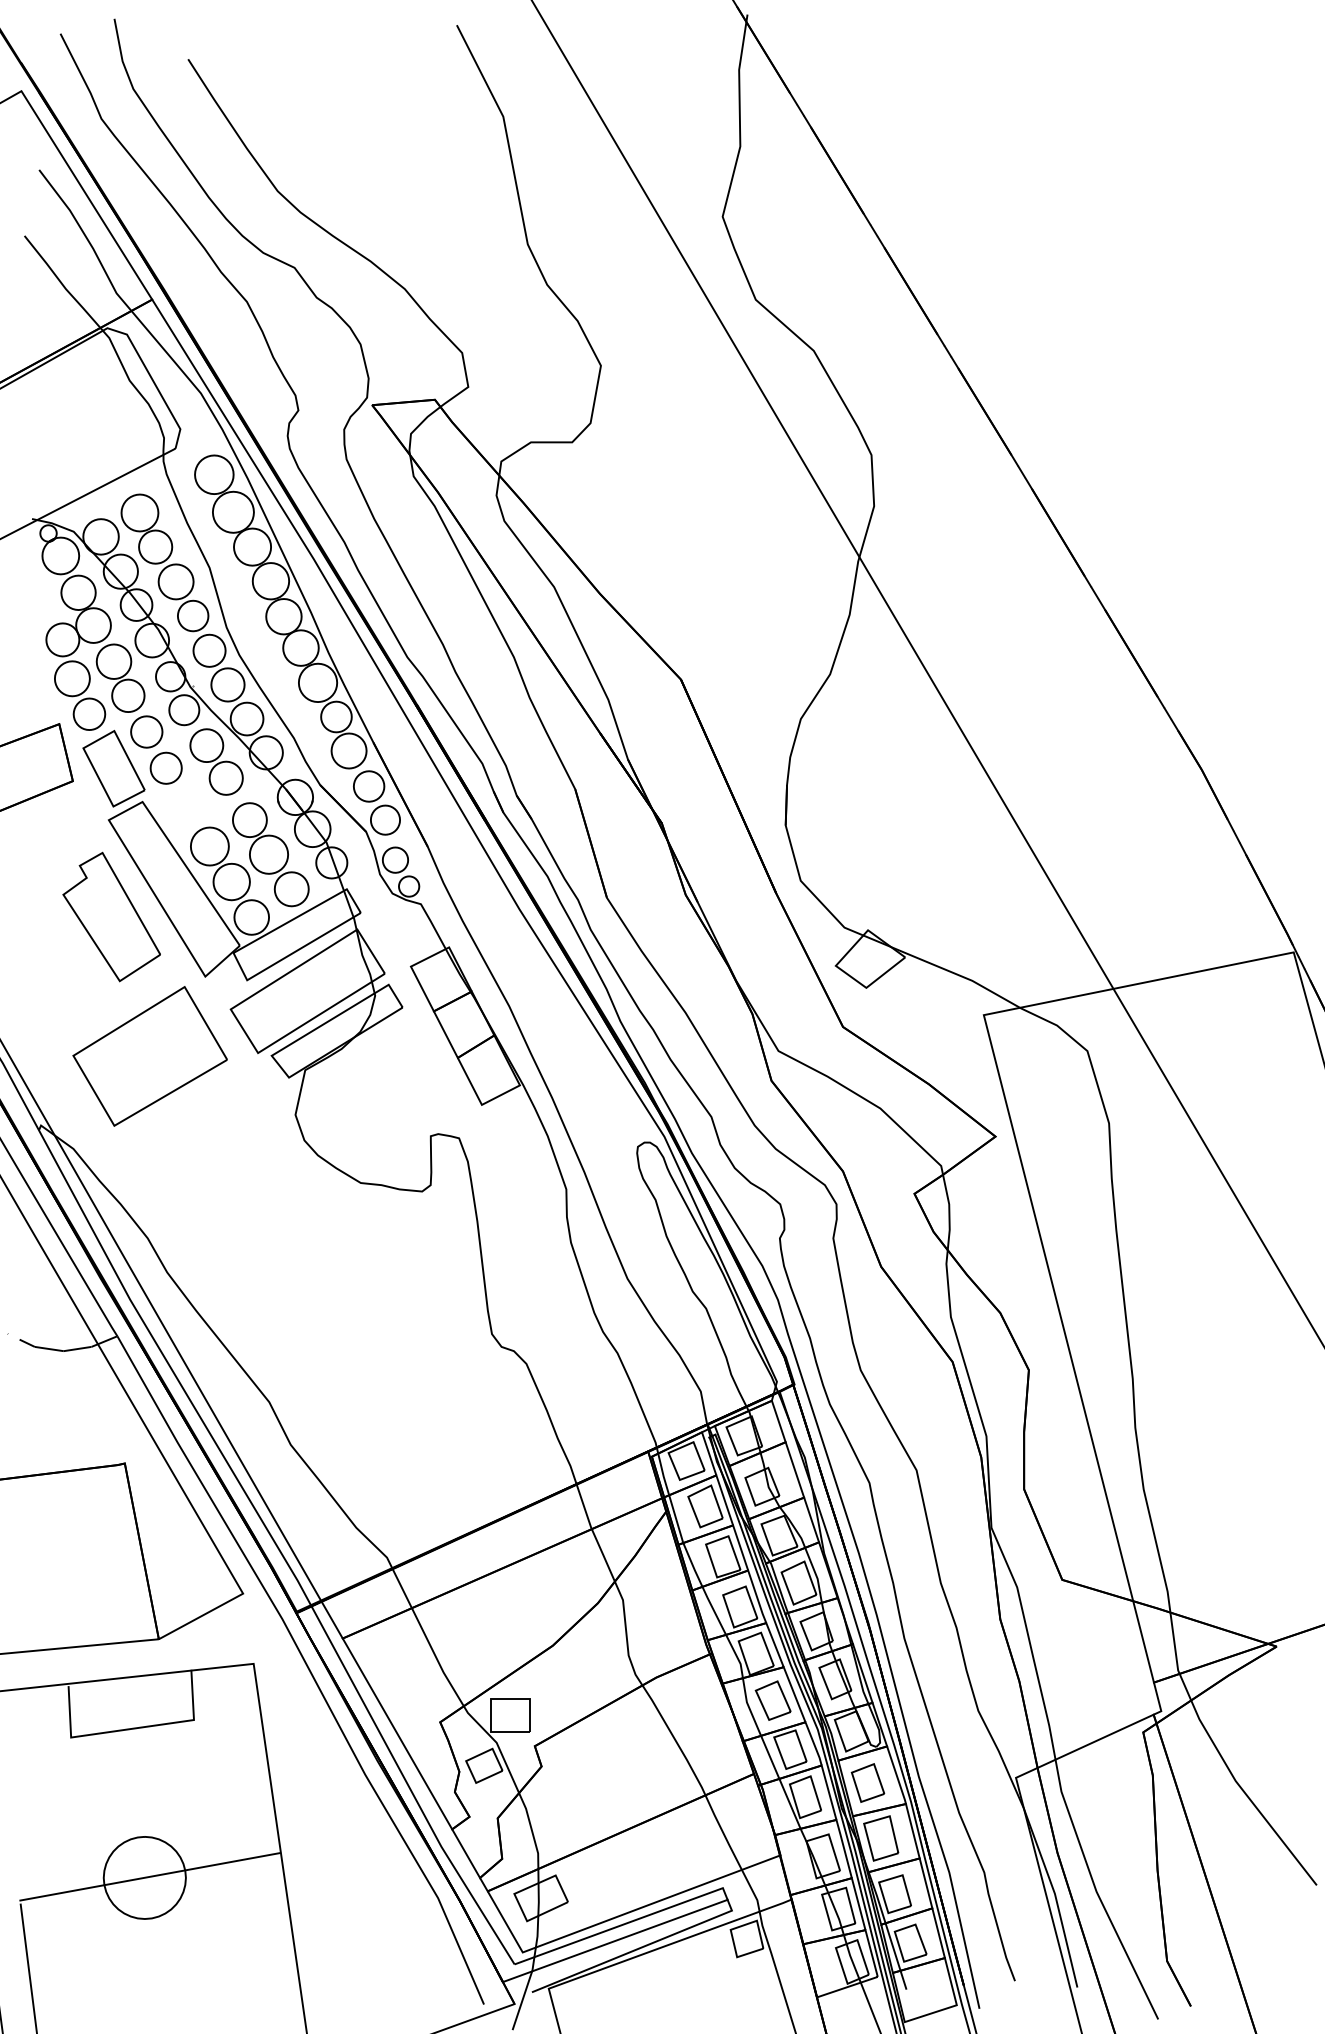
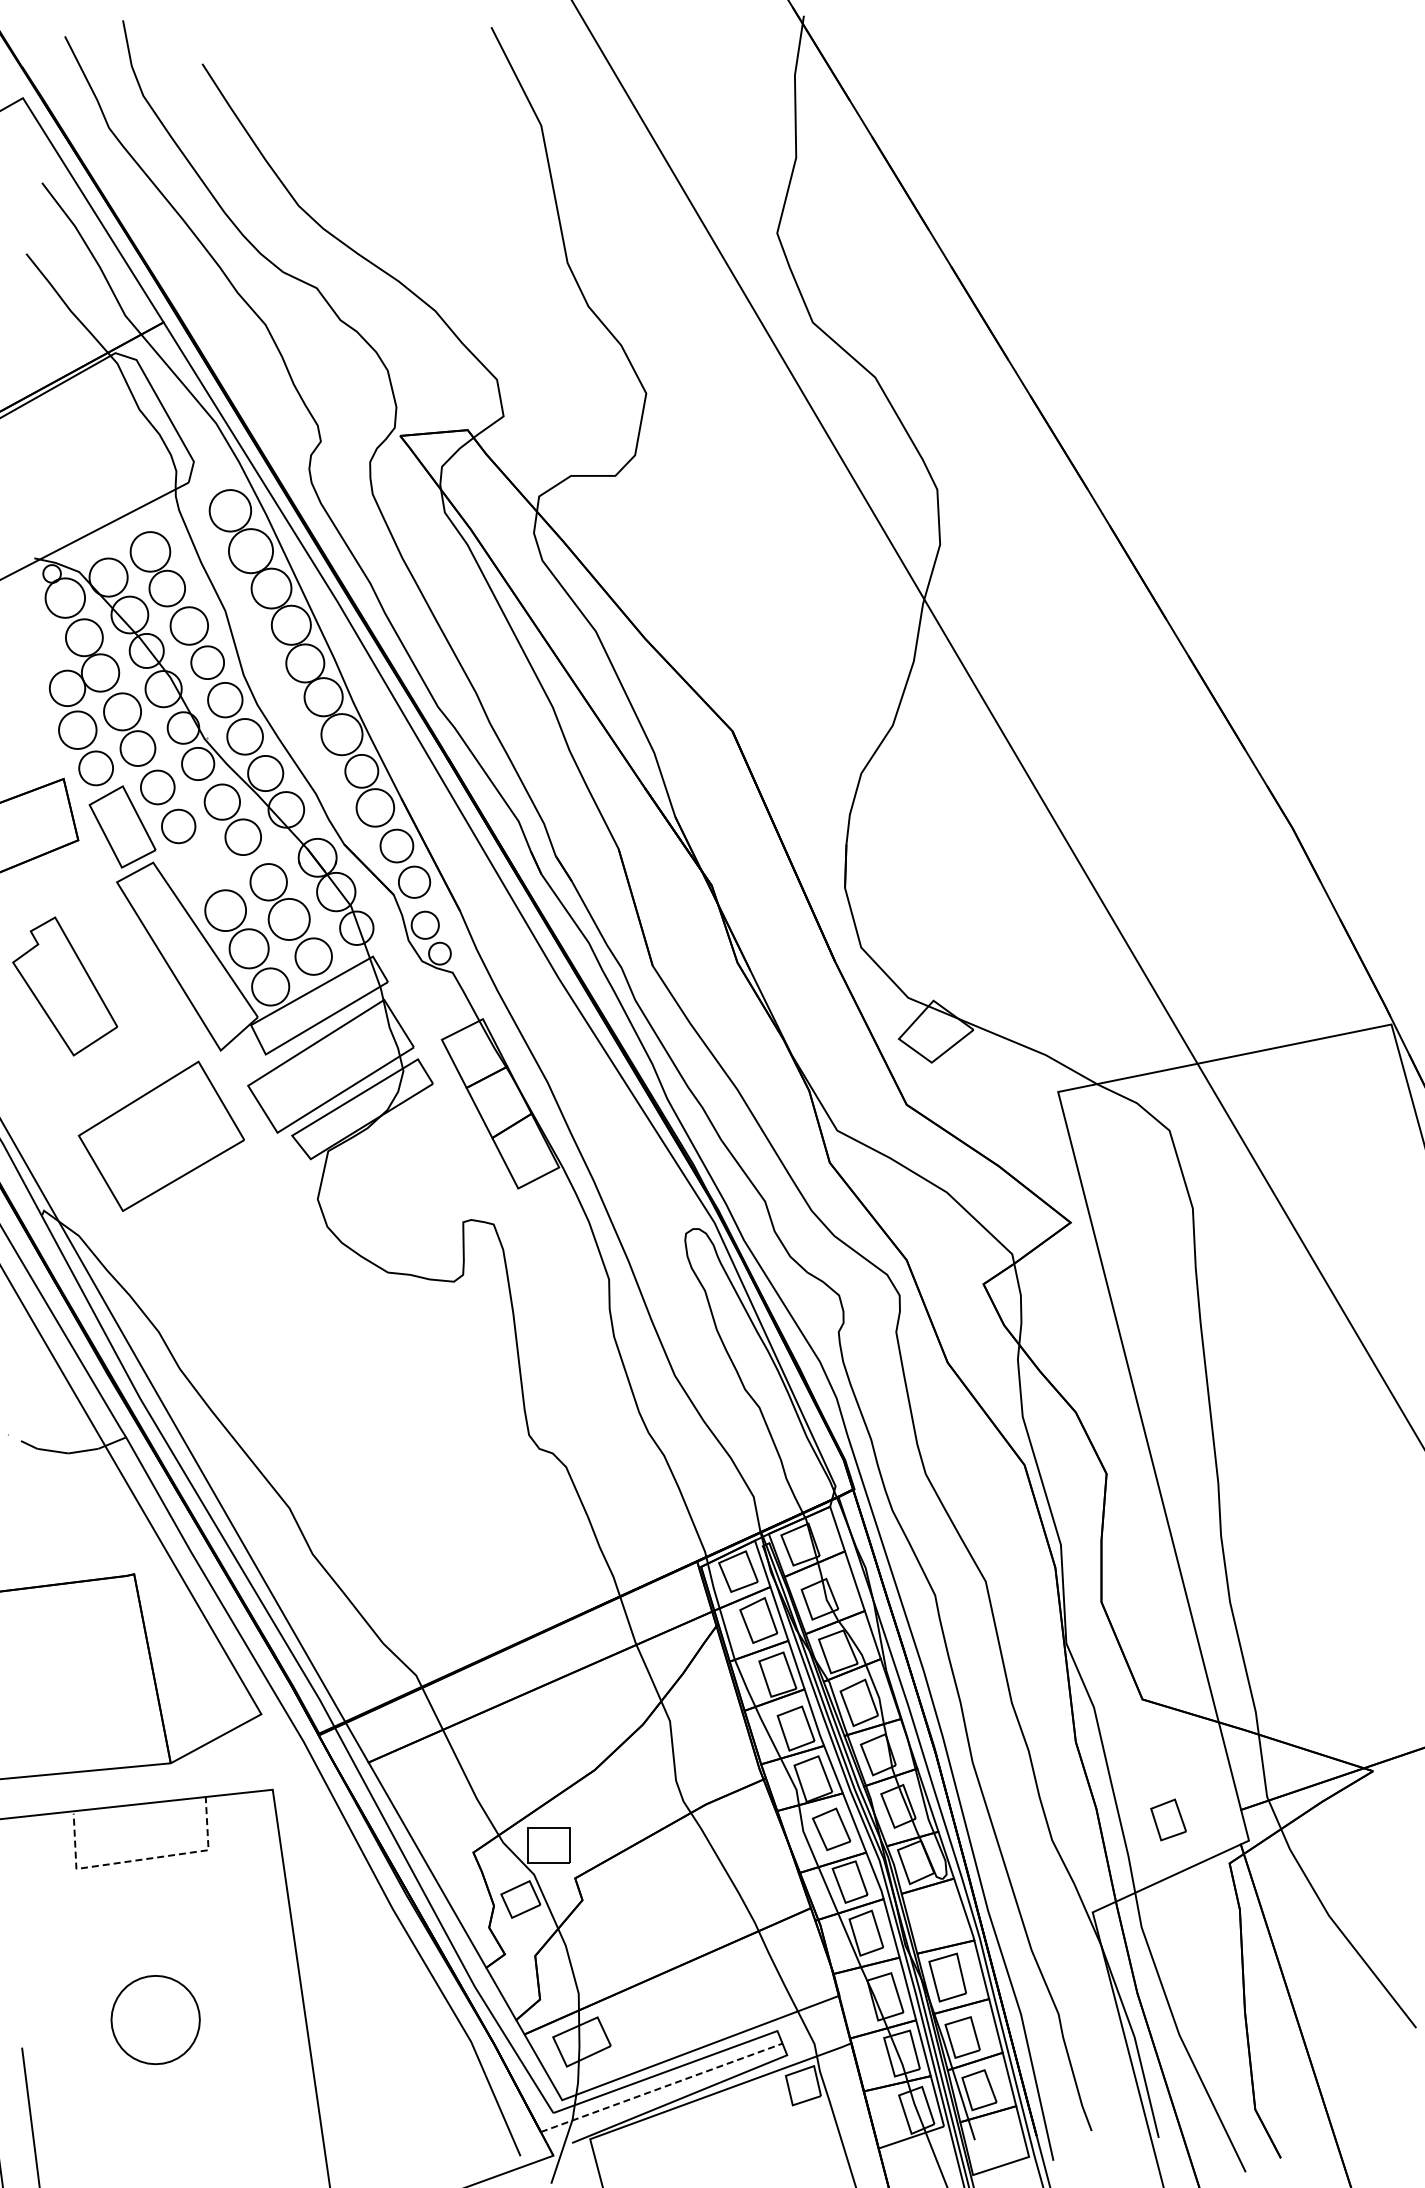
part: (111, 917) -> (64, 986), moved
line: (131, 1728) -> (141, 1859), solid -> dashed
part: (867, 1782) -> (1168, 1819), moved
line: (150, 1876) -> (161, 2018), removed
line: (615, 1940) -> (661, 2087), solid -> dashed

